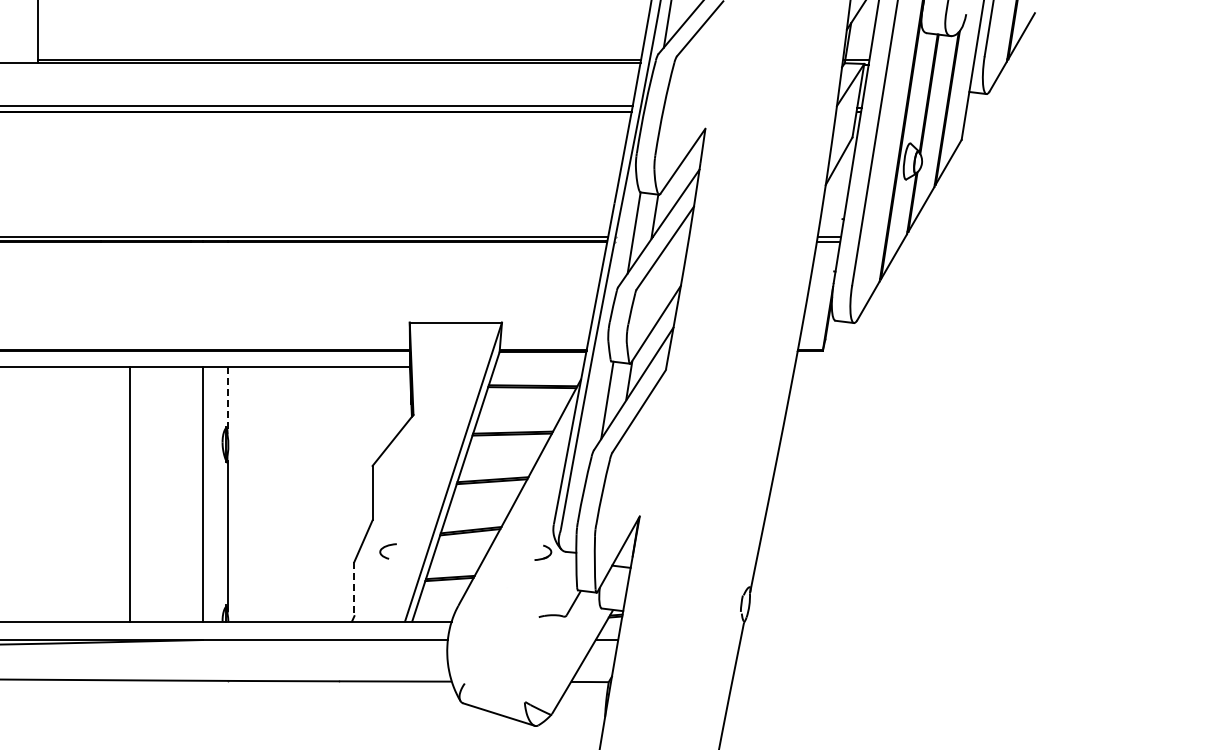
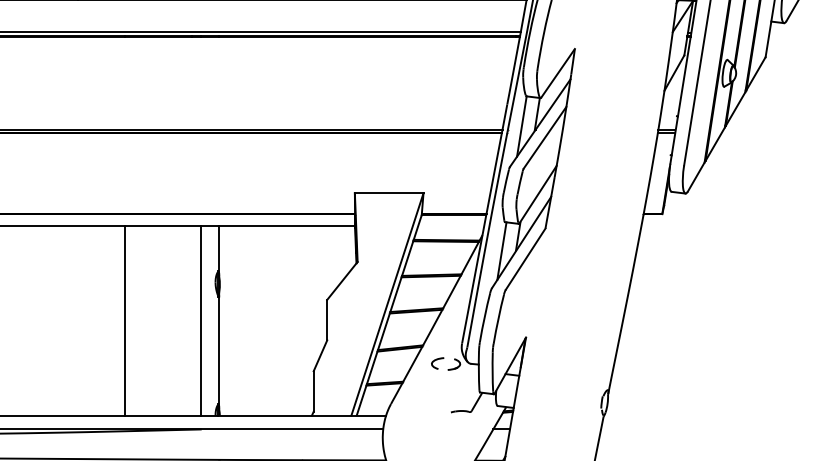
line: (227, 399) -> (219, 250), dashed -> solid
line: (129, 494) -> (124, 321), moved
curve: (386, 547) -> (436, 360), moved
line: (354, 589) -> (313, 391), dashed -> solid

